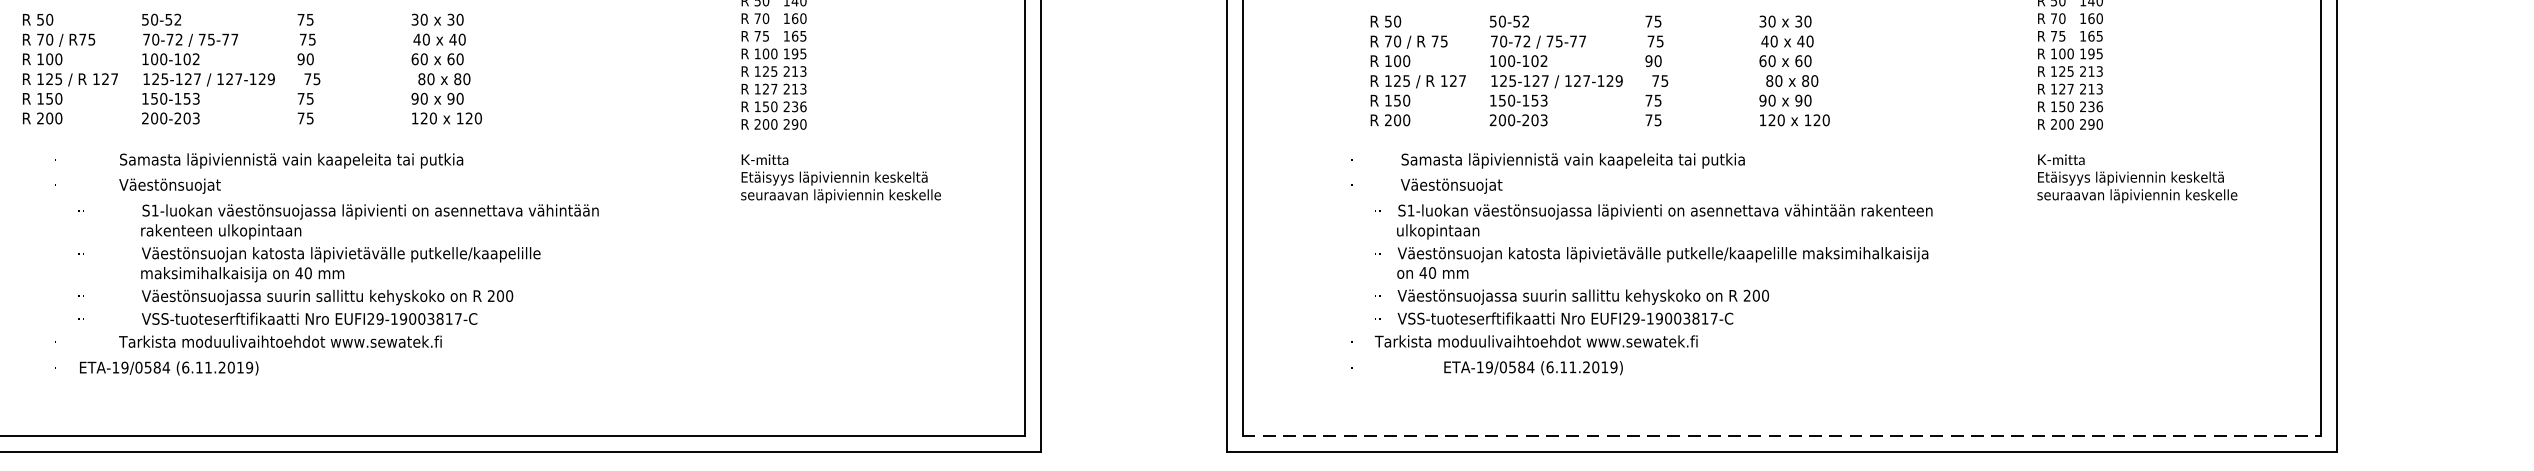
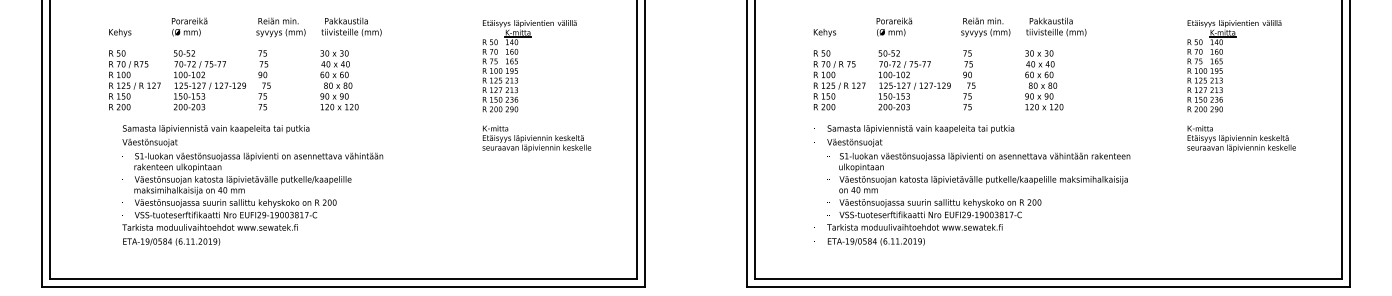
text: (251, 69) -> (233, 80), moved
text: (1600, 71) -> (938, 80), moved
text: (1572, 172) -> (920, 135), moved
text: (358, 249) -> (252, 177), moved
text: (1531, 367) -> (875, 241), moved
line: (1782, 435) -> (1048, 278), dashed -> solid

